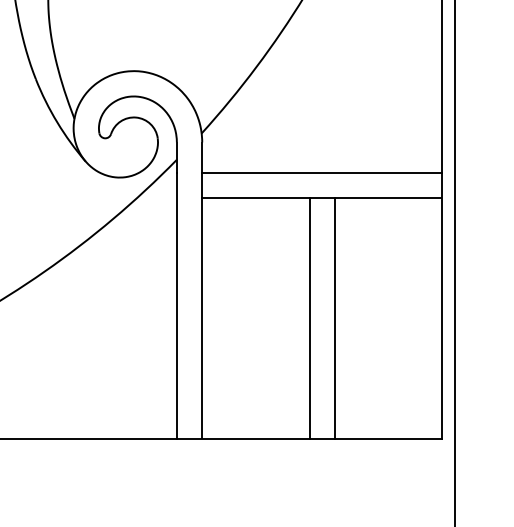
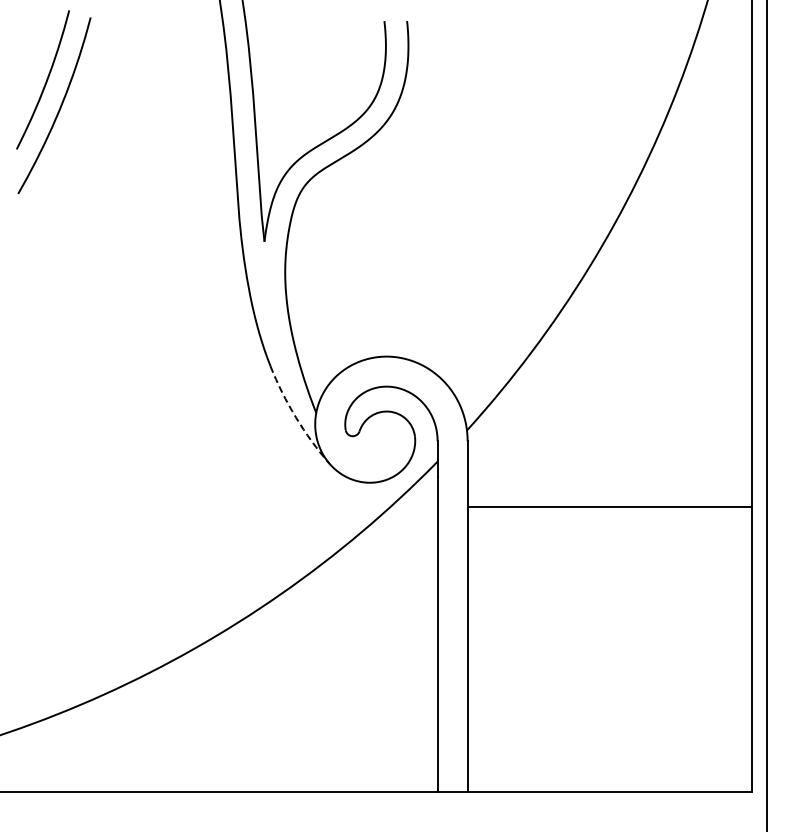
arc: (56, 122) -> (295, 417), solid -> dashed
line: (321, 173) -> (609, 477), removed
line: (309, 318) -> (594, 649), removed
line: (334, 318) -> (624, 649), removed

